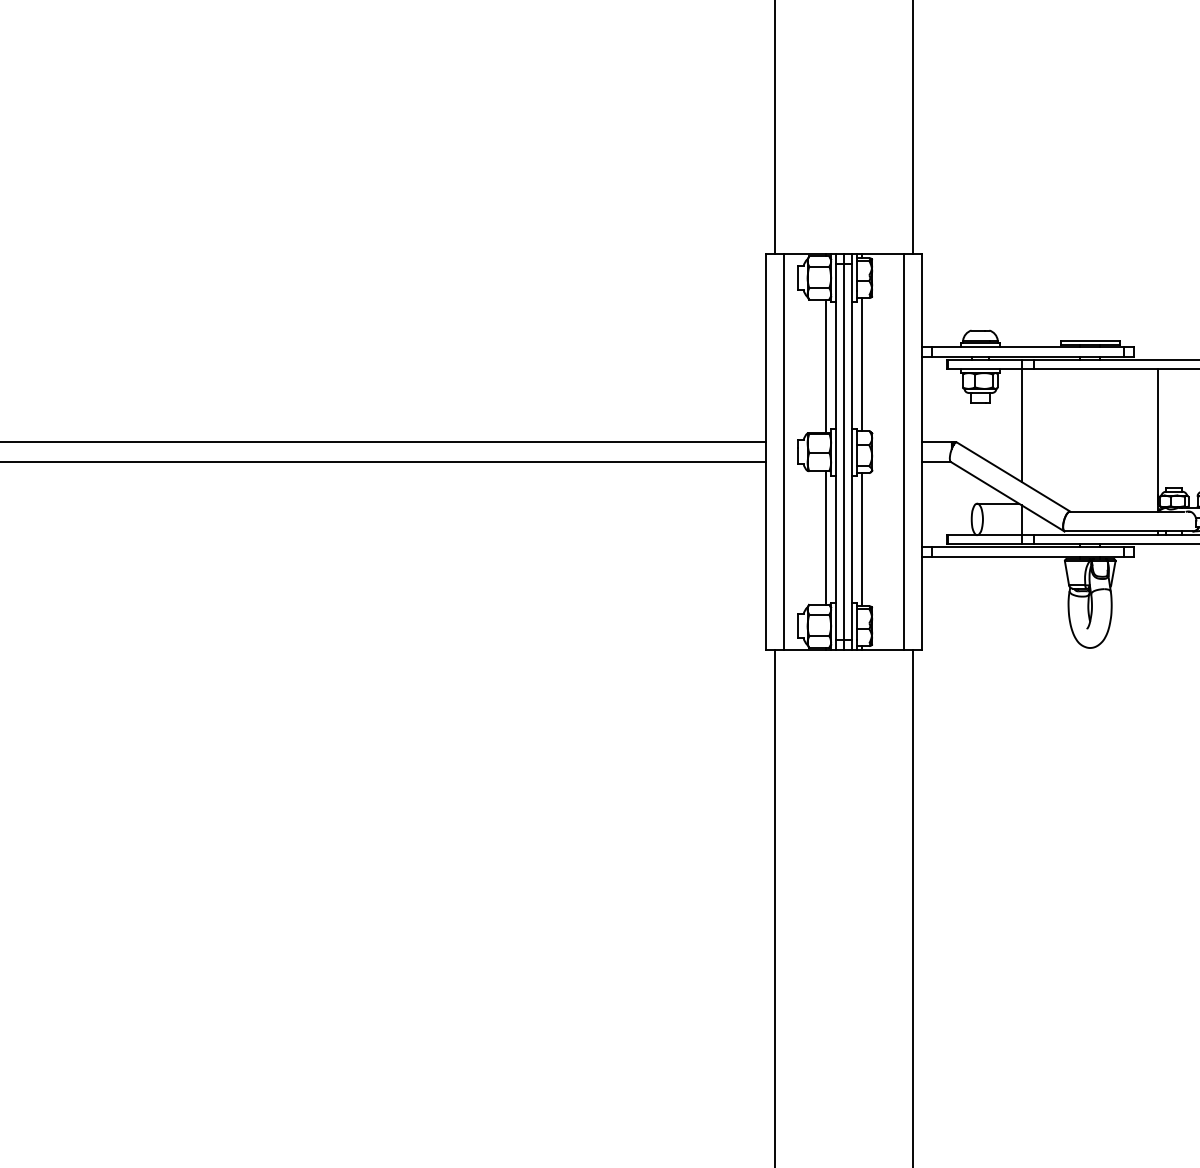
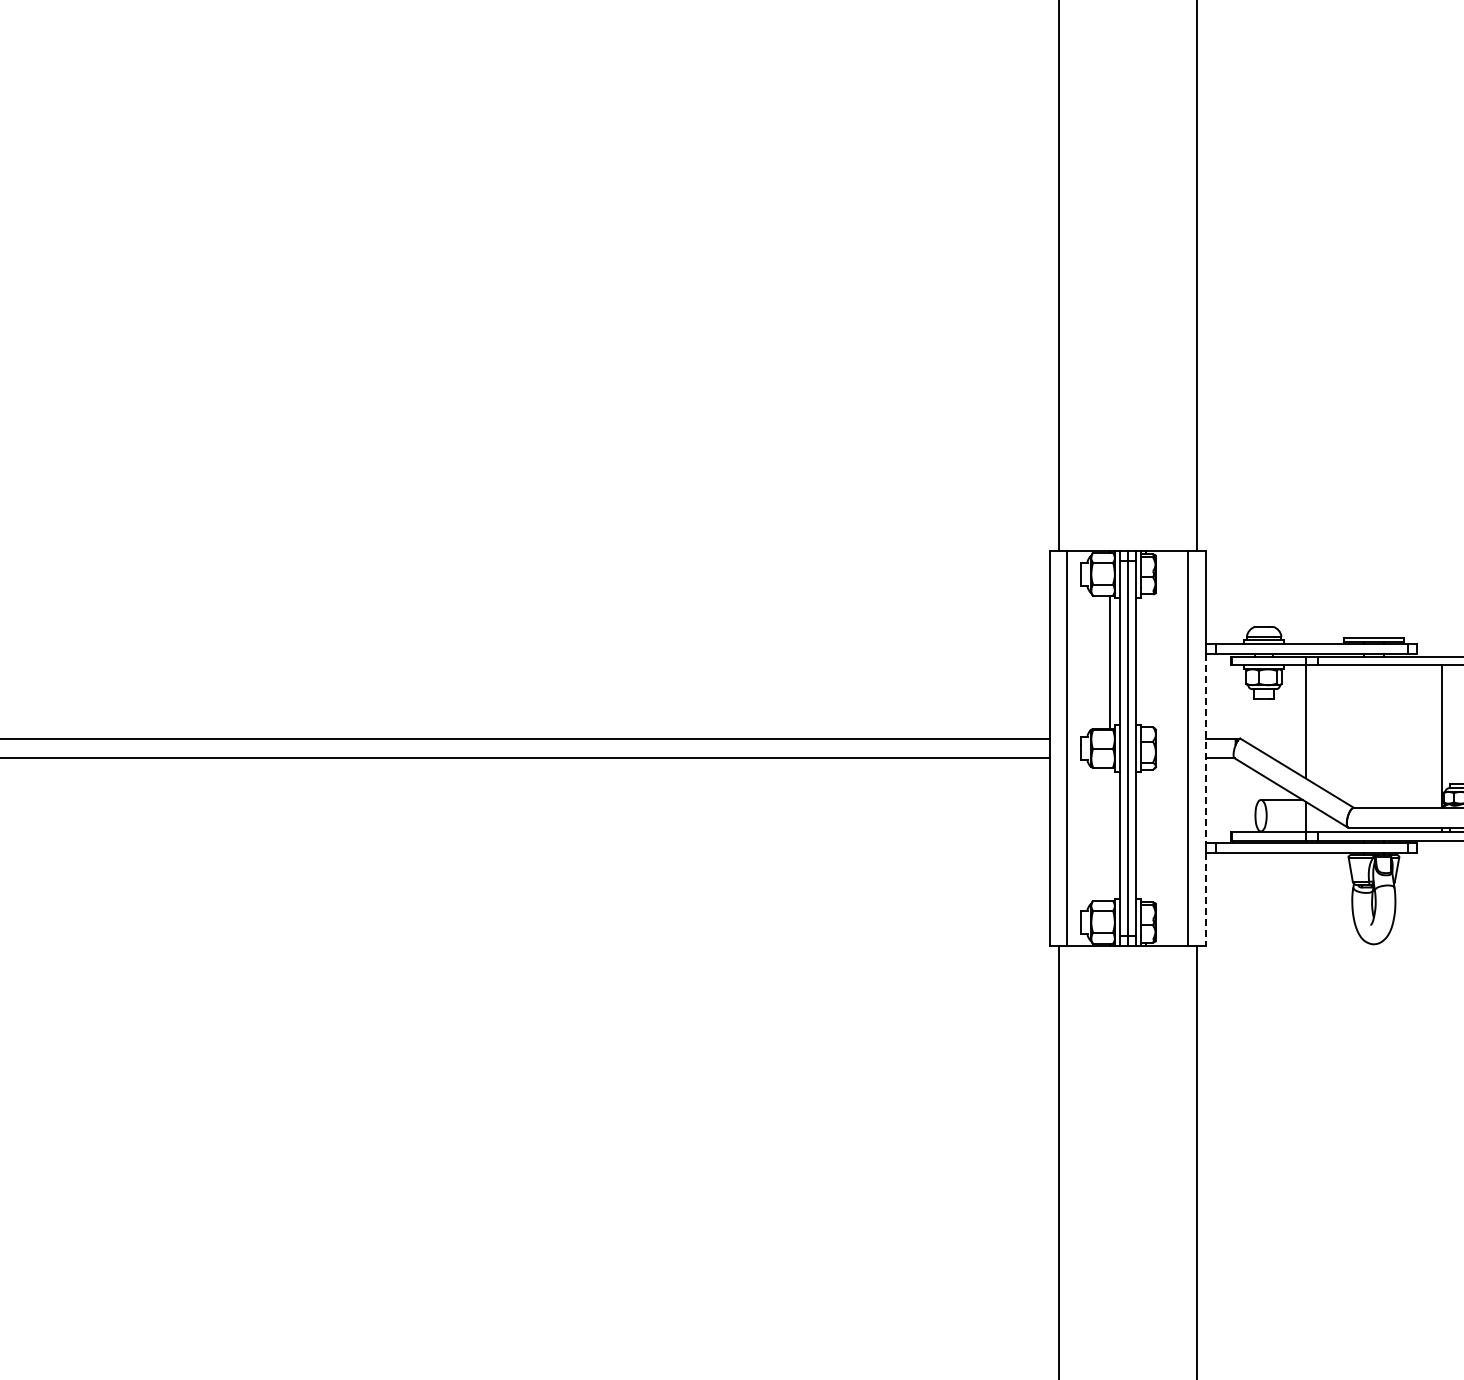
line: (861, 364) -> (1145, 660), removed
line: (921, 452) -> (1205, 748), solid -> dashed
line: (825, 537) -> (1109, 833), removed
line: (861, 539) -> (1145, 835), removed
line: (921, 604) -> (1205, 900), solid -> dashed

